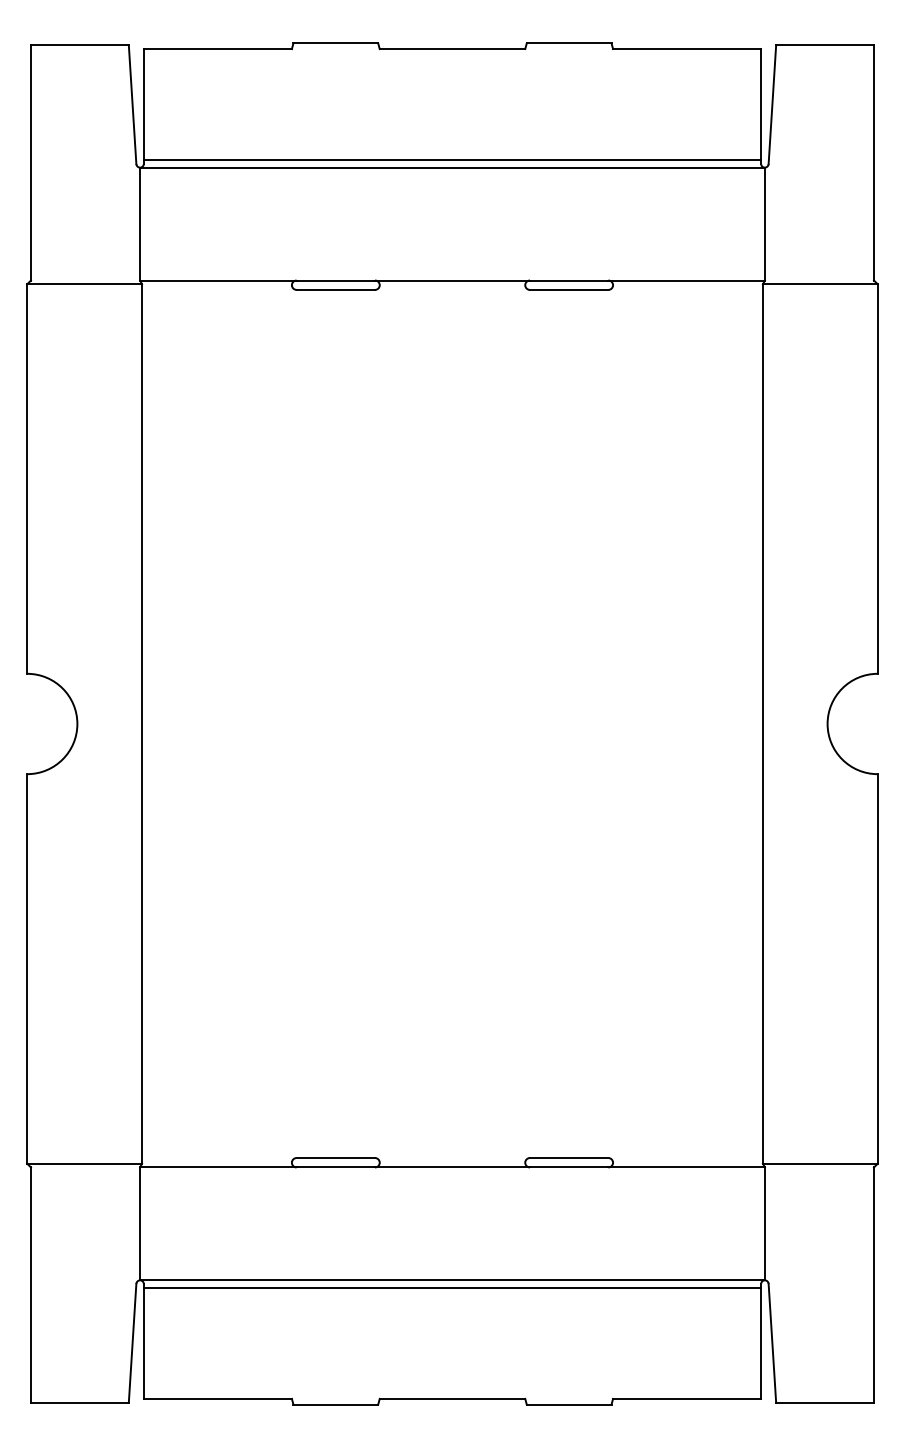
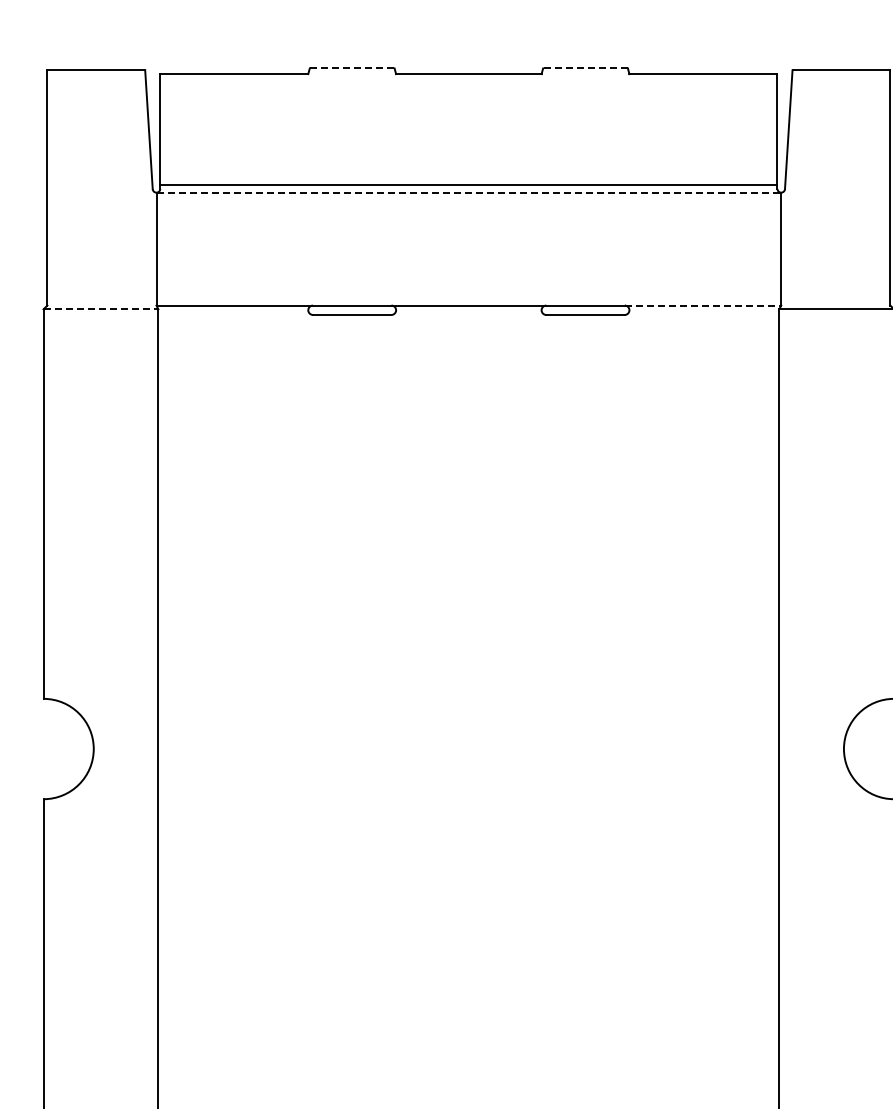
line: (336, 43) -> (352, 68), solid -> dashed
line: (568, 43) -> (584, 68), solid -> dashed
line: (452, 167) -> (468, 192), solid -> dashed
line: (687, 280) -> (703, 305), solid -> dashed
line: (85, 284) -> (101, 309), solid -> dashed

